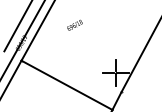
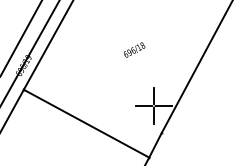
text: (74, 24) -> (134, 49), moved

